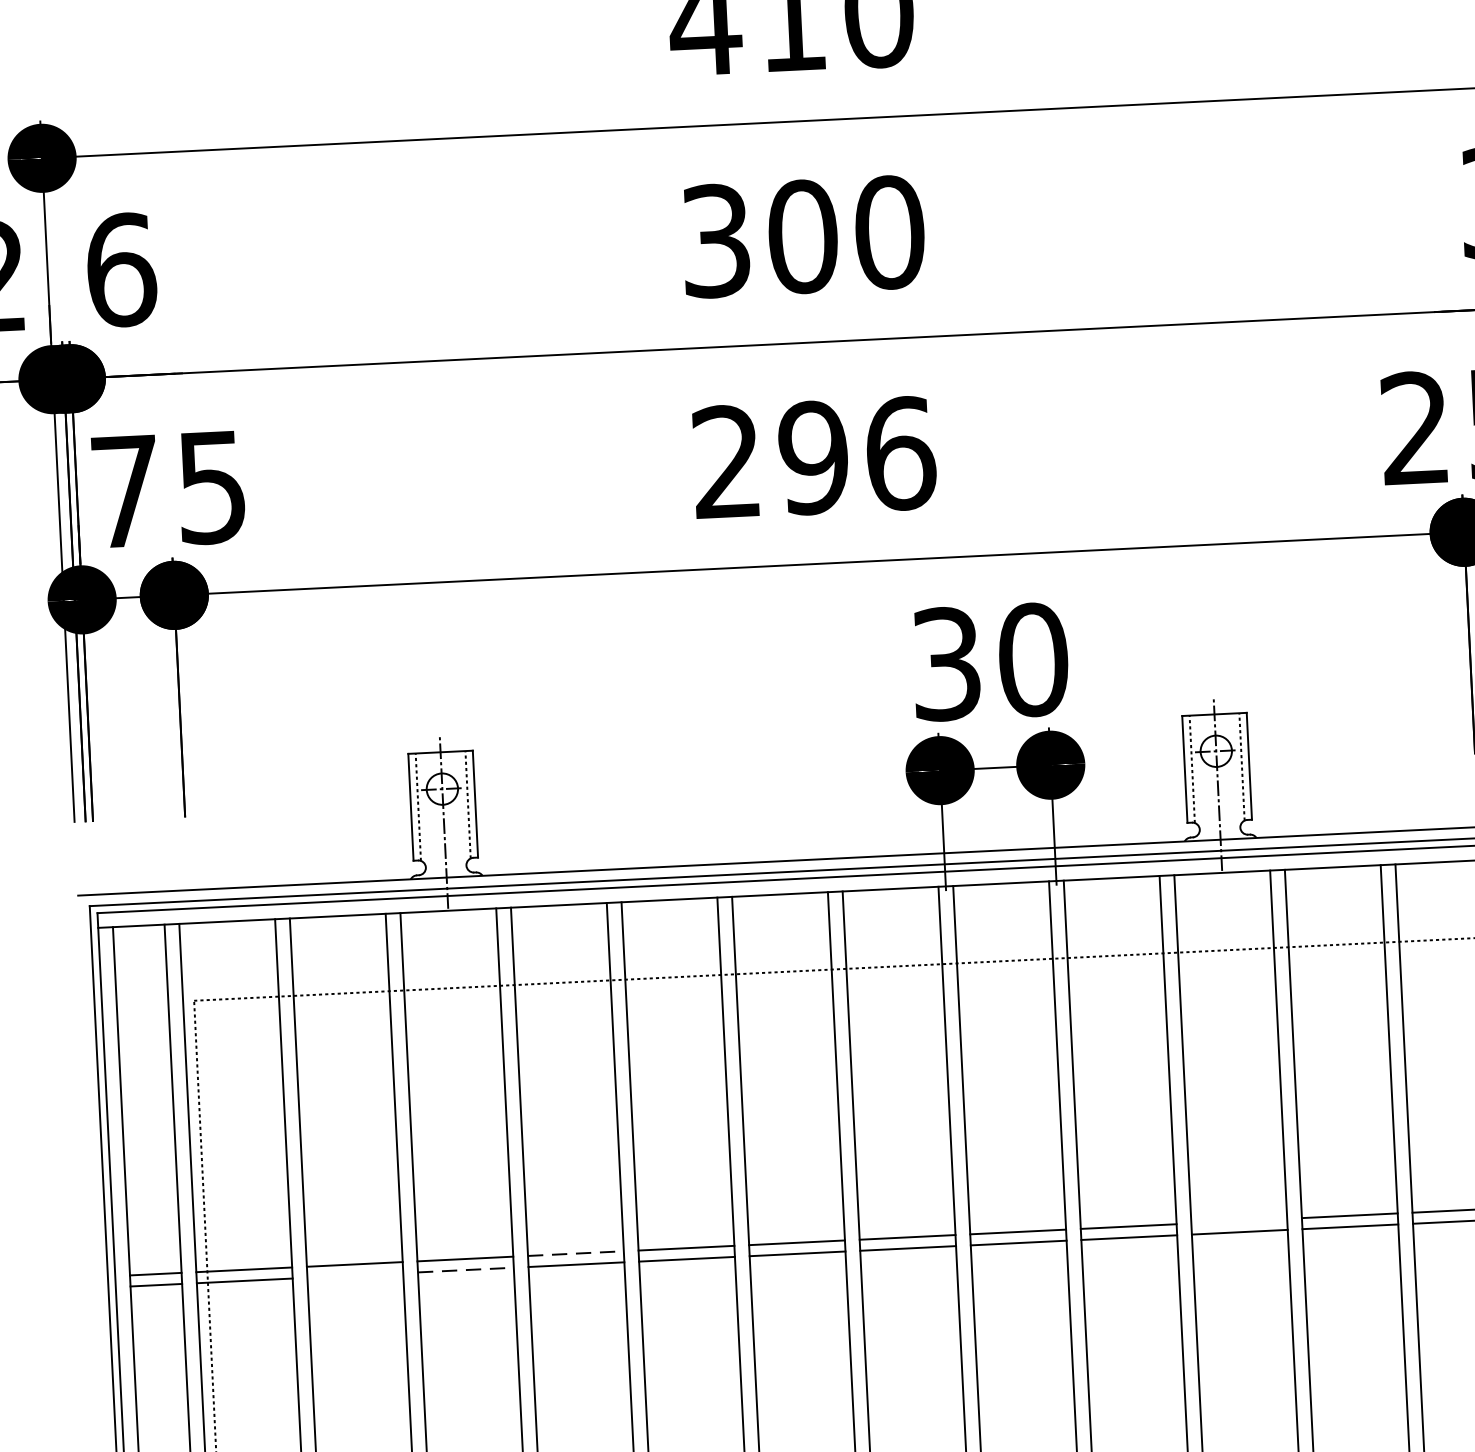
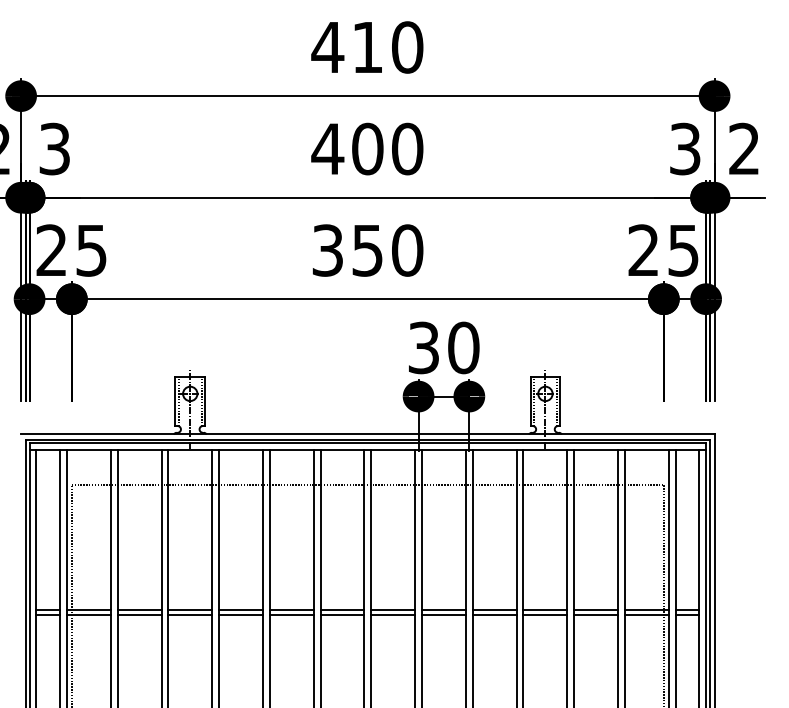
text: (715, 239) -> (327, 148), 300 -> 400
text: (120, 268) -> (54, 148), 6 -> 3
text: (813, 457) -> (367, 250), 296 -> 350
text: (124, 489) -> (51, 249), 75 -> 25
line: (1239, 1221) -> (545, 609), added
line: (576, 1253) -> (241, 609), dashed -> solid
line: (466, 1269) -> (190, 614), dashed -> solid
line: (355, 1275) -> (139, 614), added

